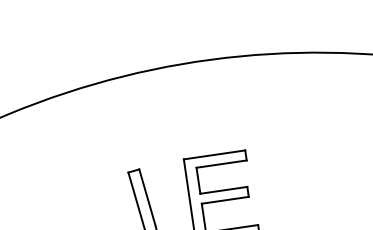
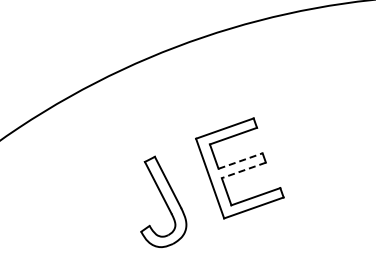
line: (224, 189) -> (241, 160), solid -> dashed
line: (224, 200) -> (243, 170), solid -> dashed

